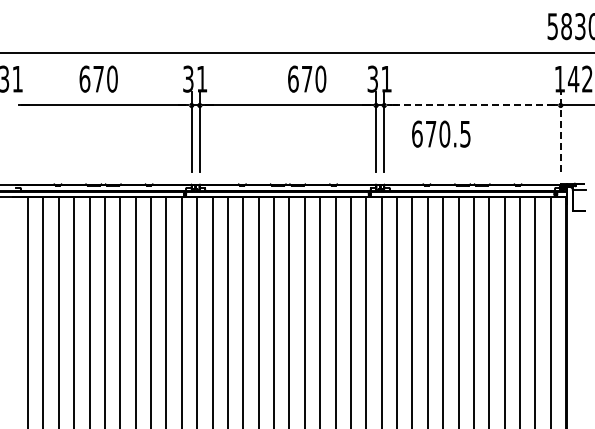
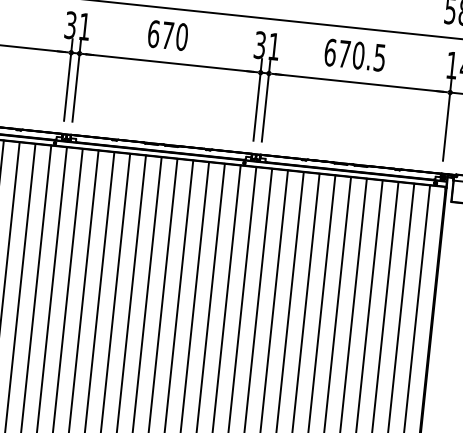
text: (307, 78) -> (168, 34), moved
line: (472, 105) -> (359, 83), dashed -> solid
line: (560, 132) -> (447, 120), dashed -> solid
text: (441, 133) -> (355, 54), moved

